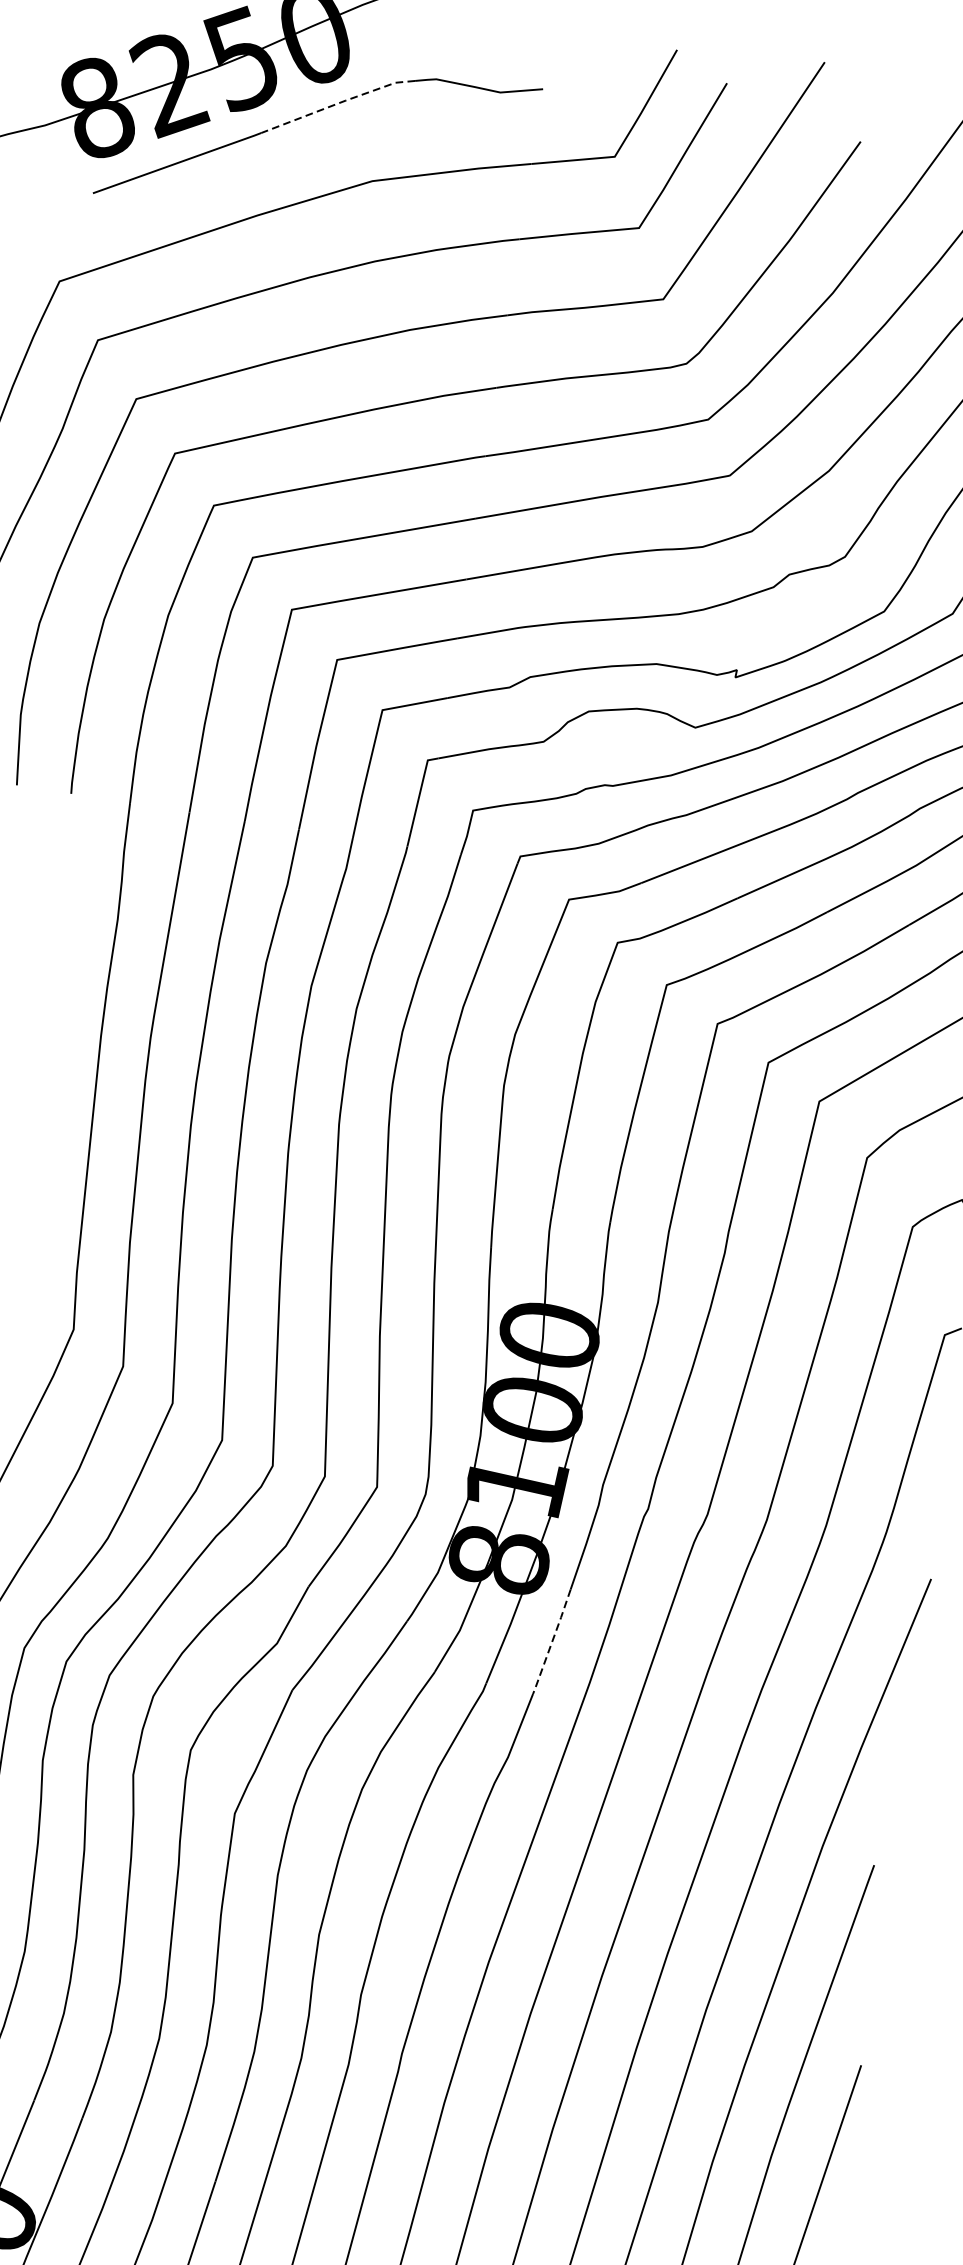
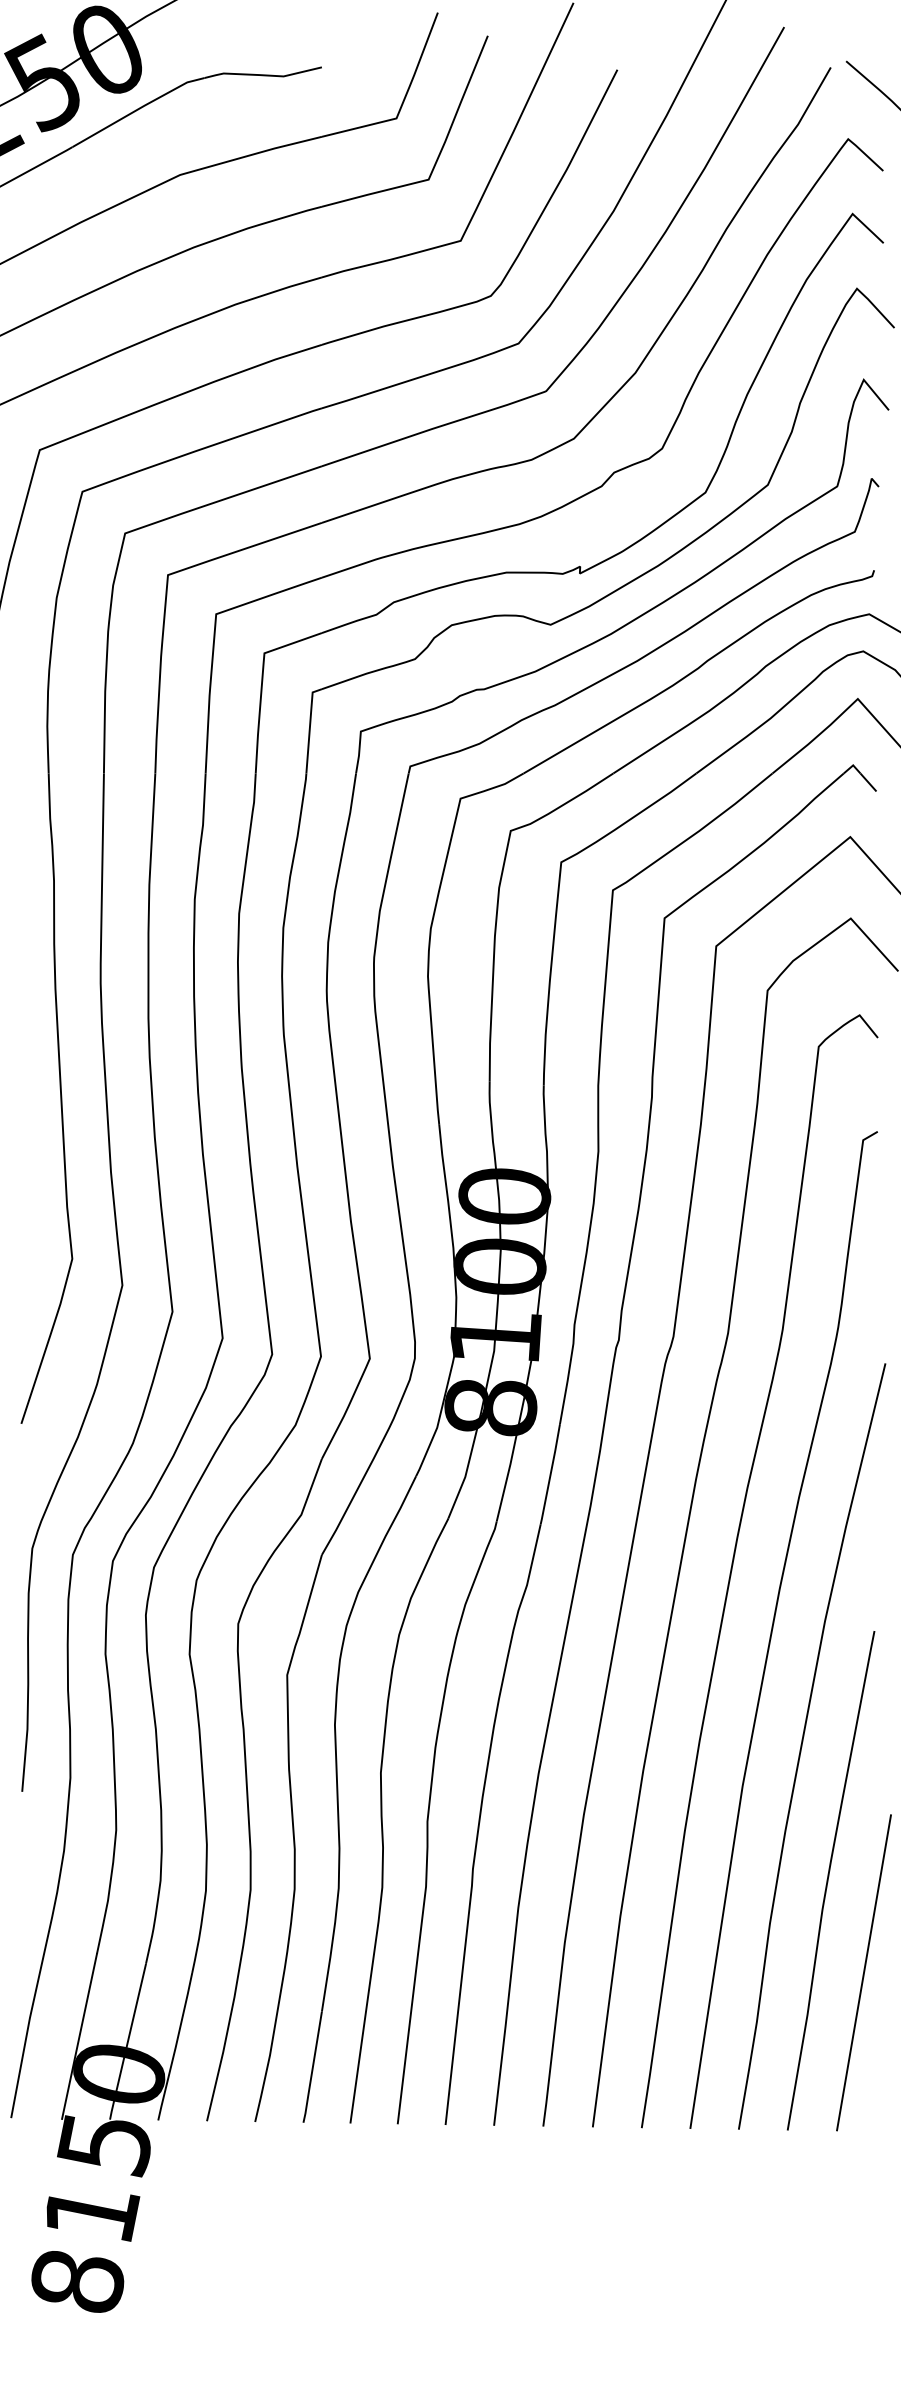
line: (337, 103) -> (137, 109), dashed -> solid
line: (551, 1642) -> (550, 1474), dashed -> solid

